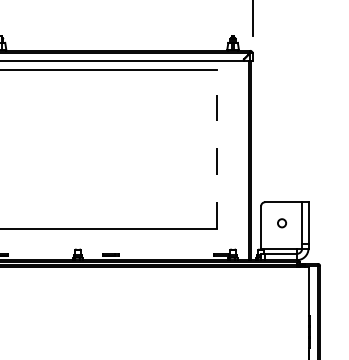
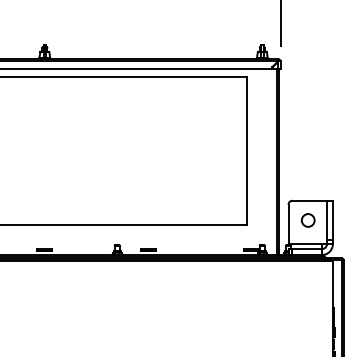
line: (217, 149) -> (247, 151), dashed -> solid
circle: (281, 223) -> (307, 220), size x1.67

